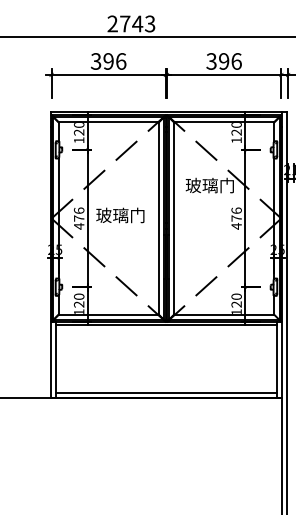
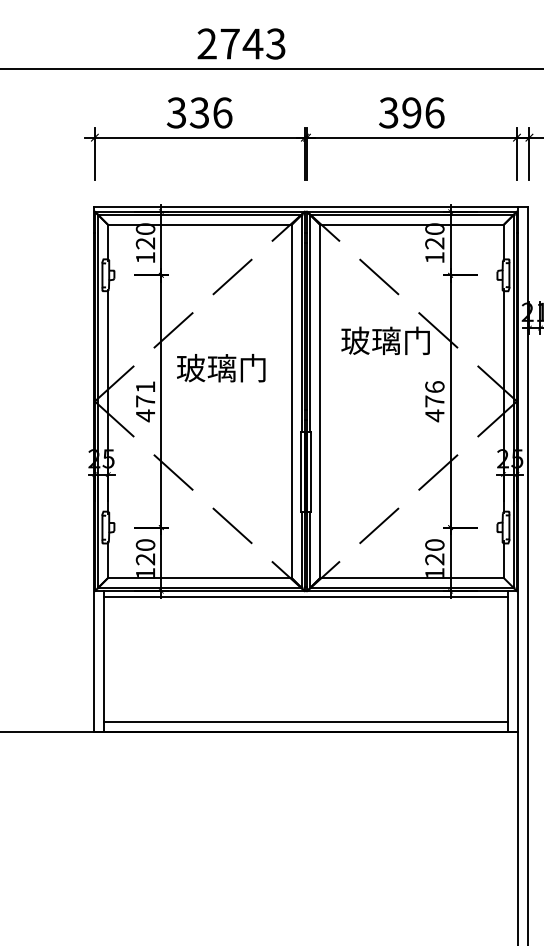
text: (108, 61) -> (199, 112), 396 -> 336
text: (79, 210) -> (146, 386), 476 -> 471
text: (120, 215) -> (221, 368), moved

